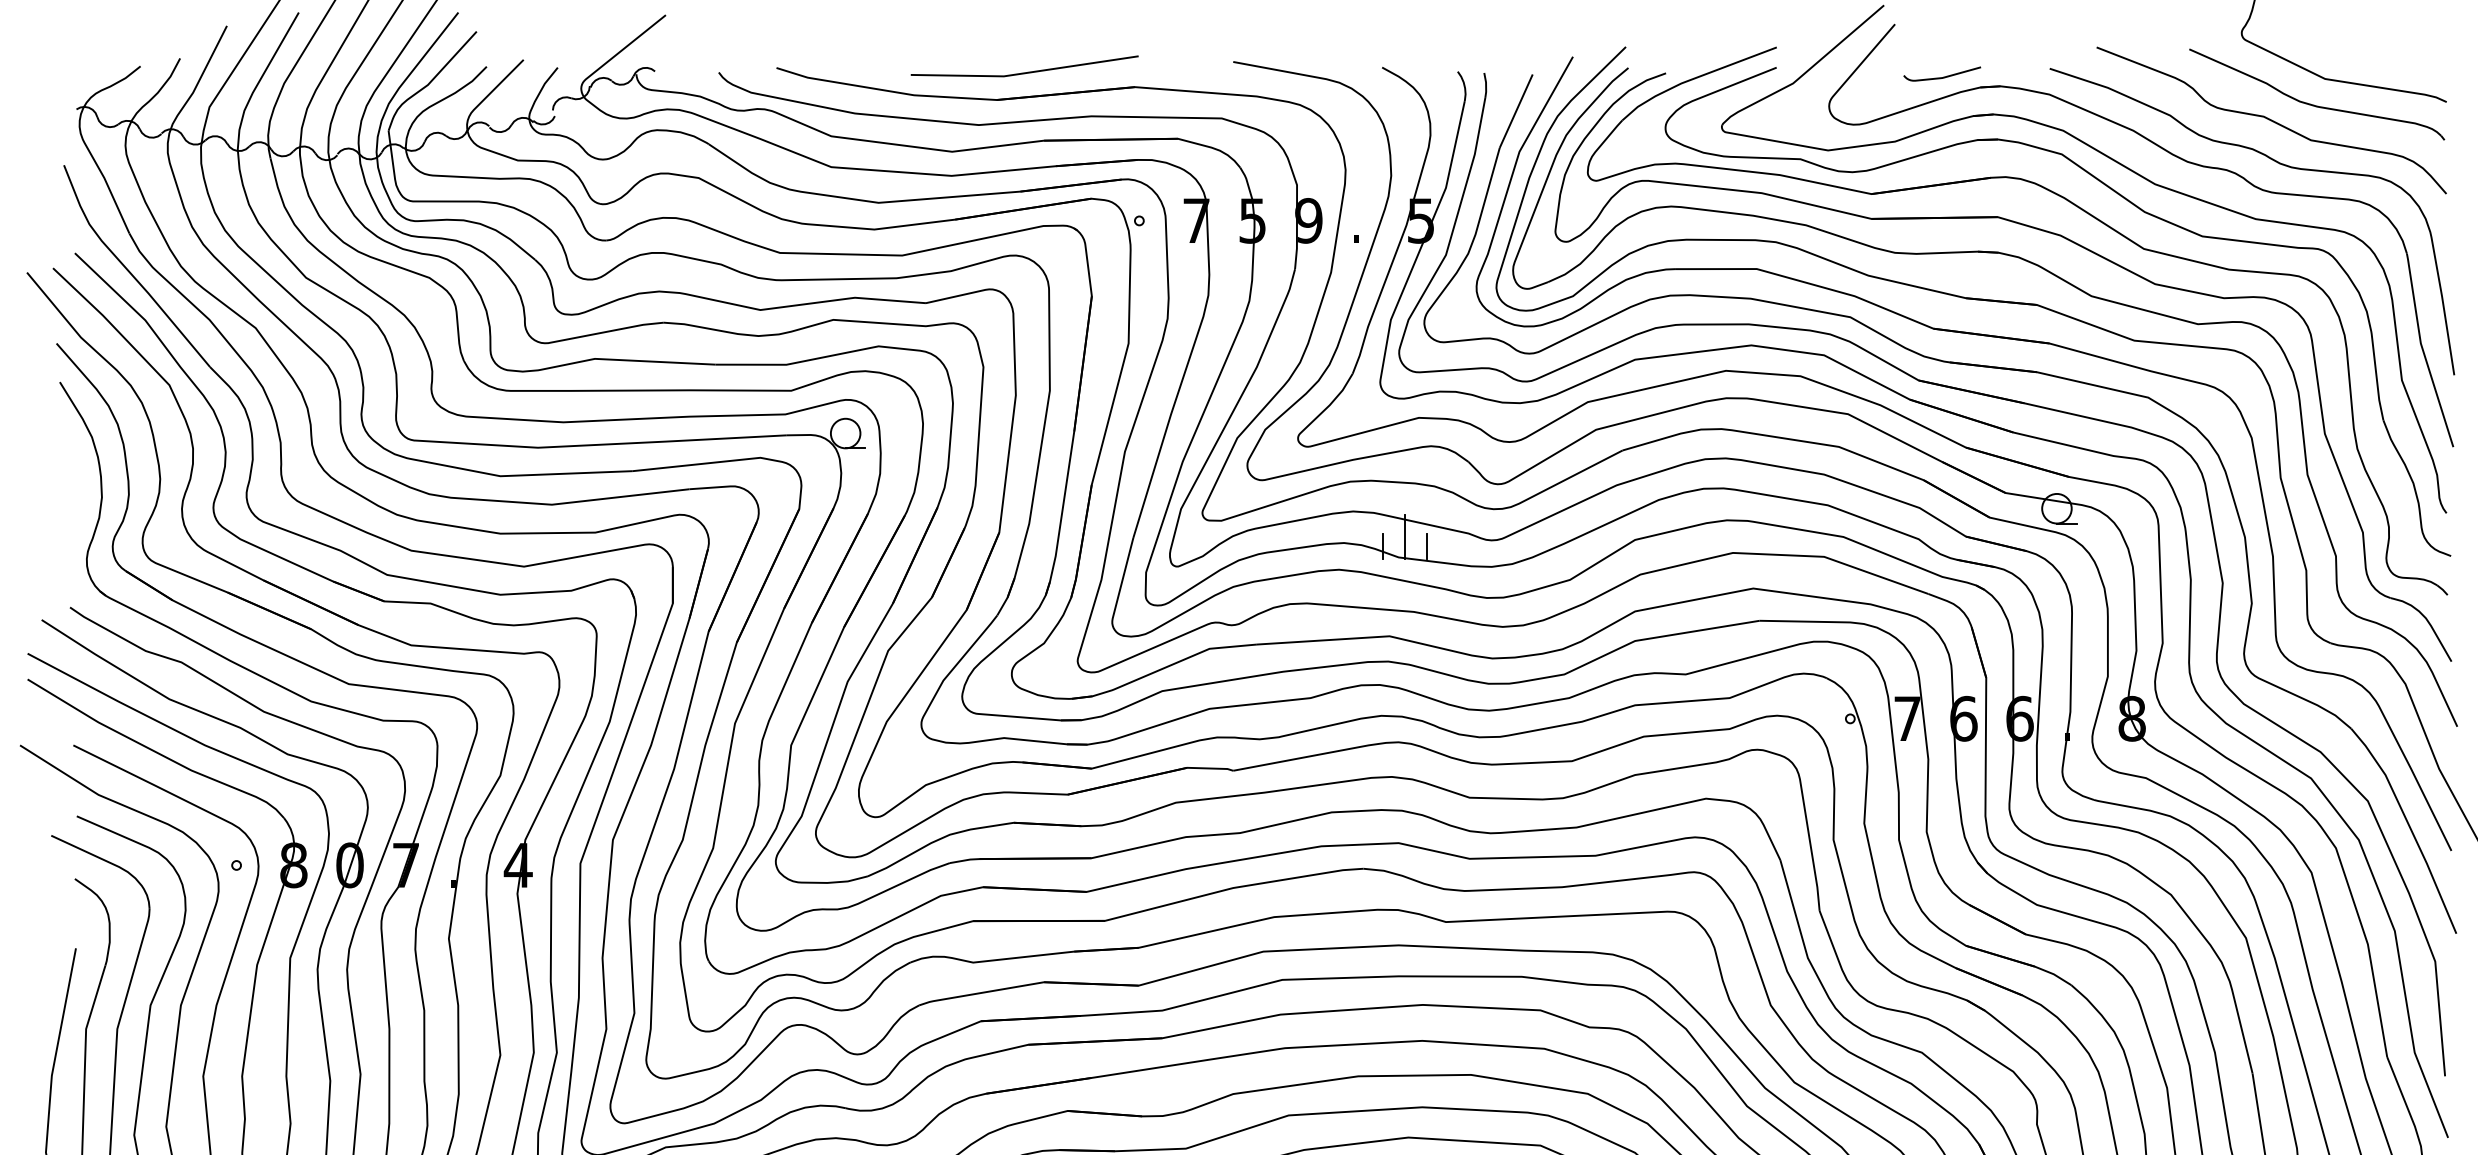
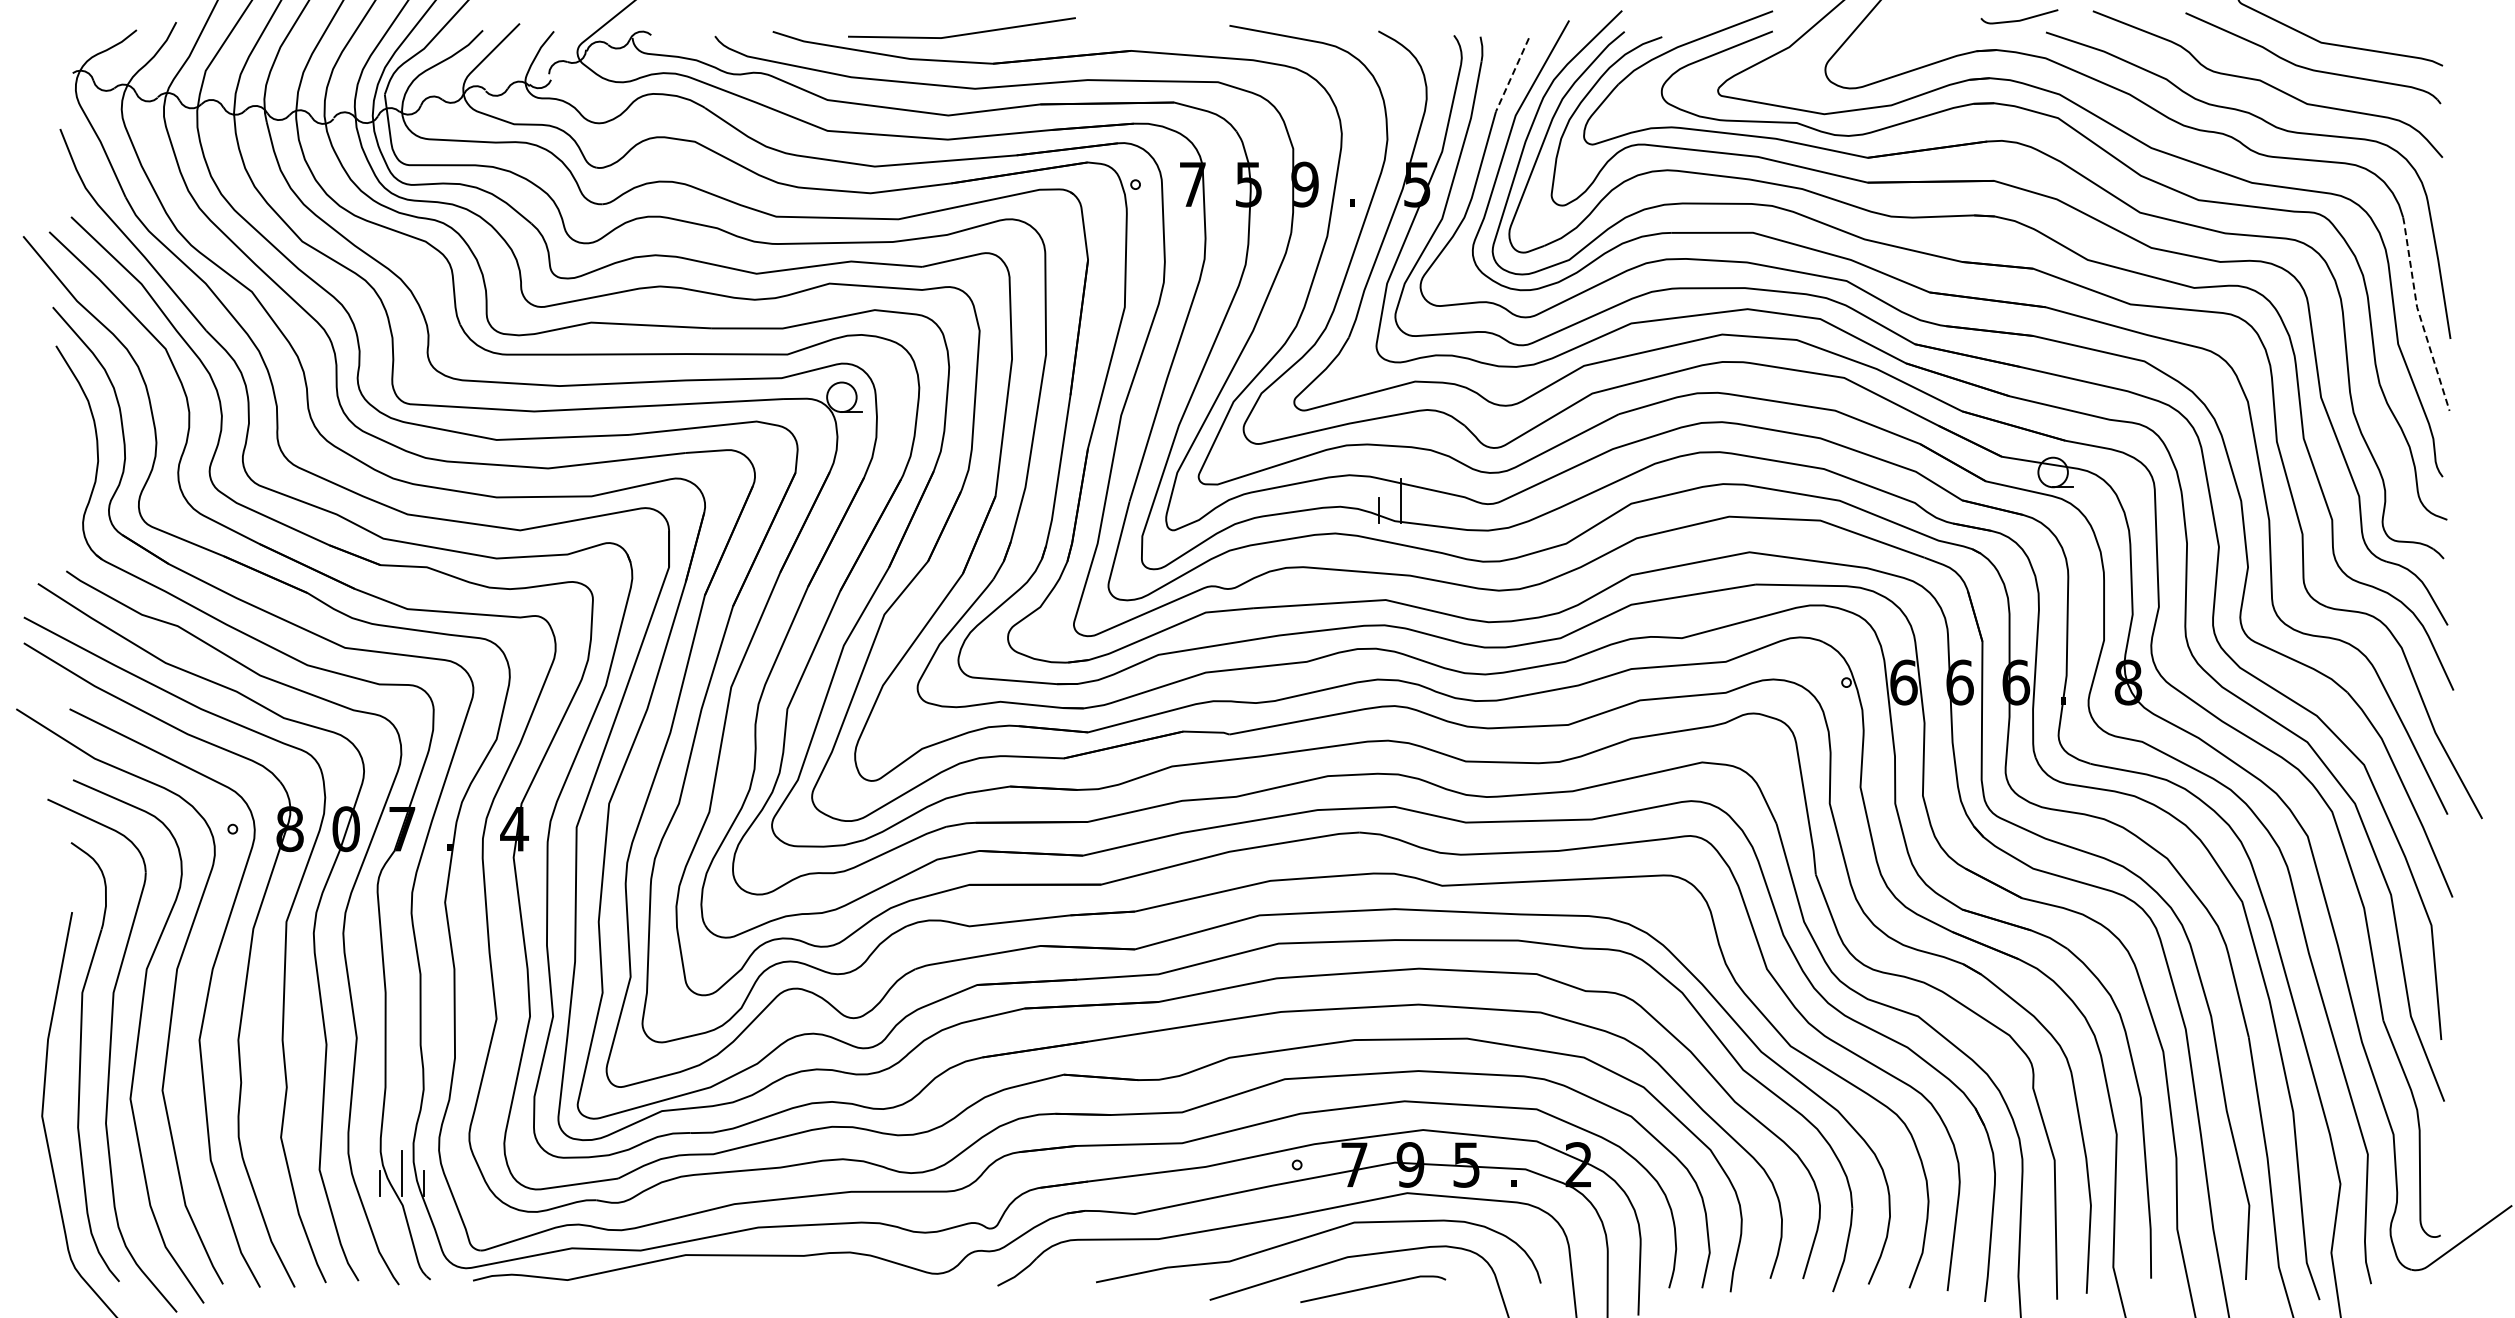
line: (1026, 71) -> (963, 33), moved
curve: (1942, 76) -> (2019, 19), moved
line: (1516, 111) -> (1512, 75), solid -> dashed
line: (2423, 350) -> (2419, 314), solid -> dashed
line: (1427, 545) -> (1423, 509), removed
text: (1907, 718) -> (1903, 682), 7 -> 6

